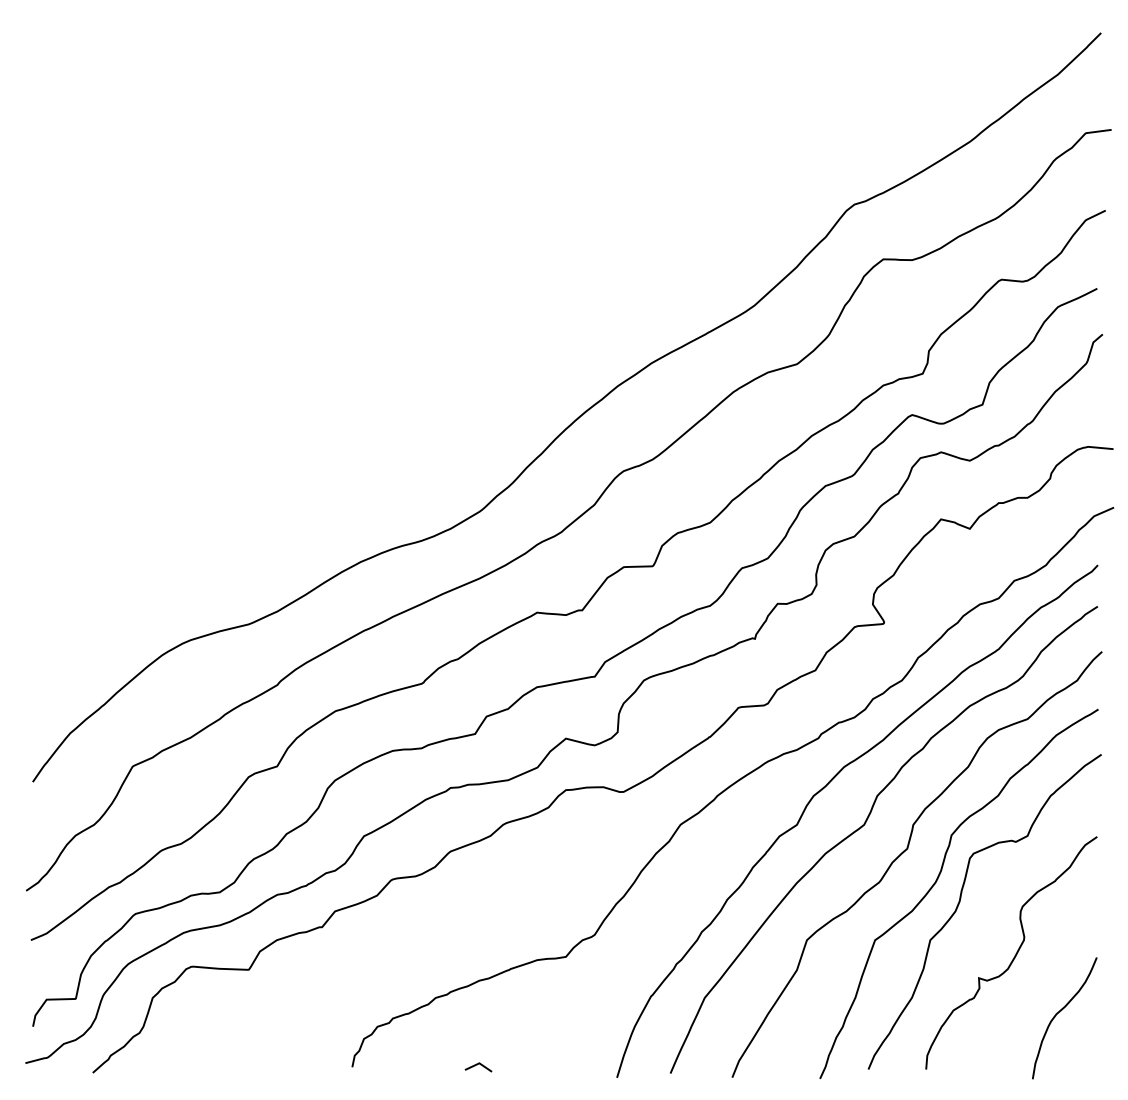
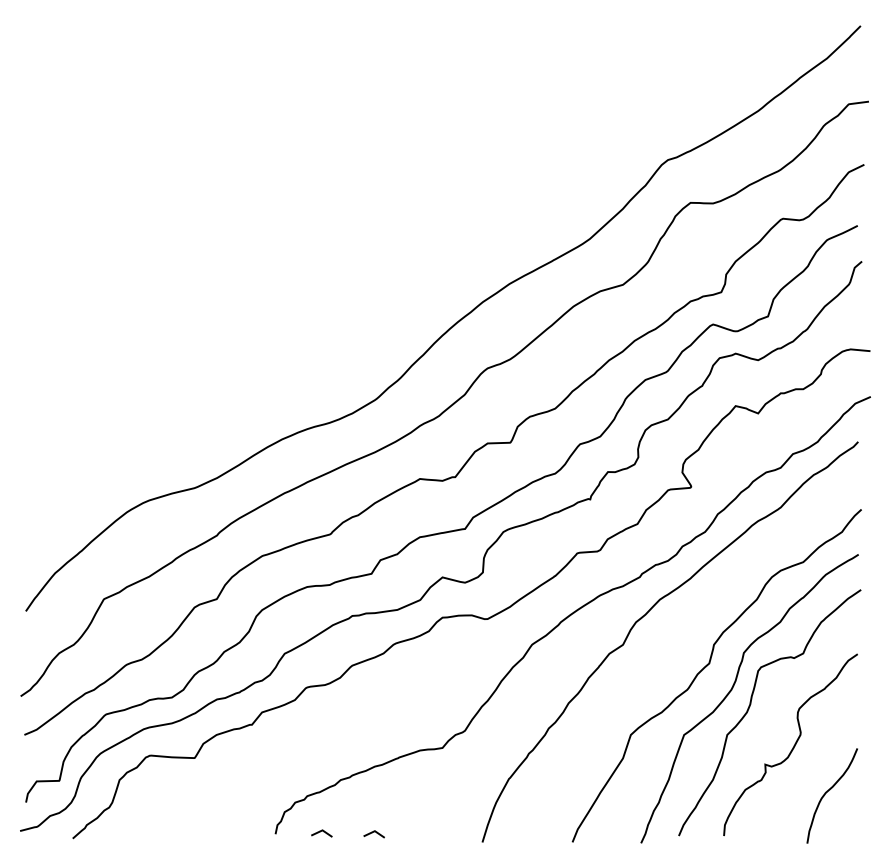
curve: (865, 824) -> (676, 644), removed
line: (410, 1064) -> (321, 832), added

